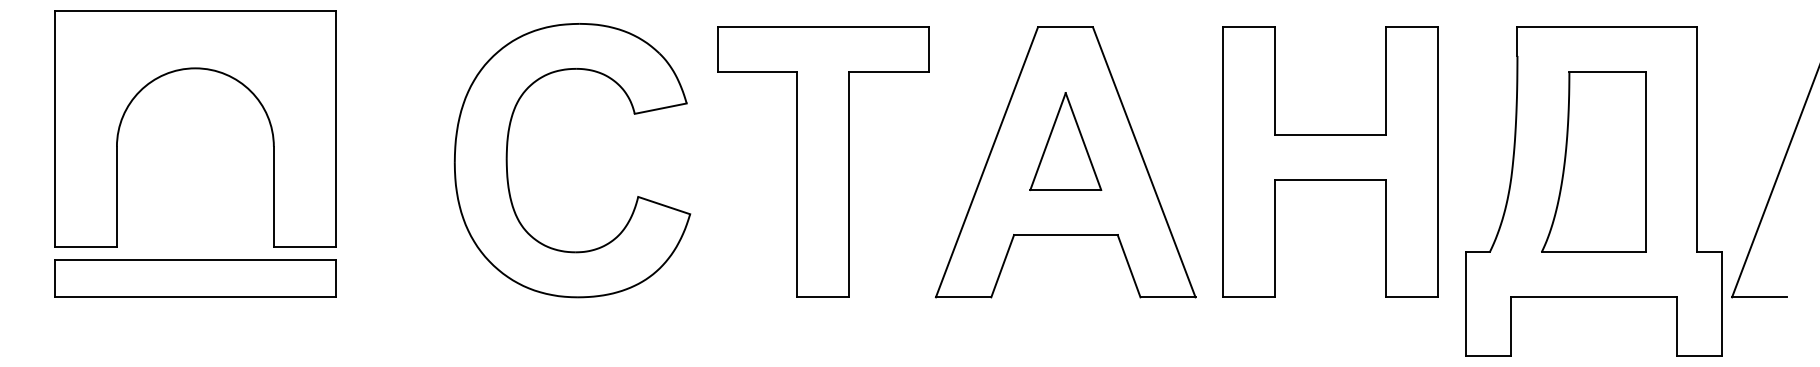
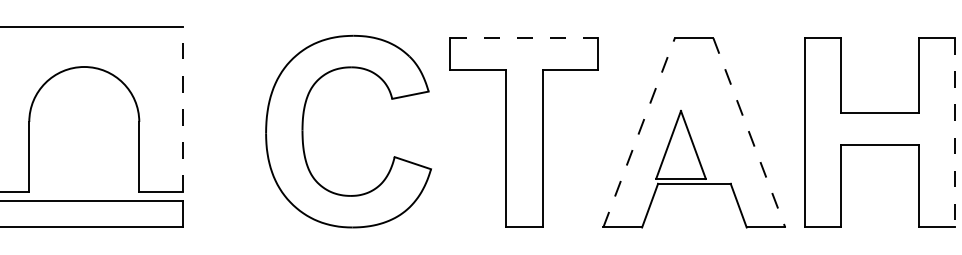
line: (823, 27) -> (524, 38), solid -> dashed
line: (336, 128) -> (183, 109), solid -> dashed
part: (1065, 141) -> (680, 144), moved
line: (987, 161) -> (639, 132), solid -> dashed
line: (1144, 162) -> (749, 132), solid -> dashed
line: (1437, 162) -> (954, 132), solid -> dashed

